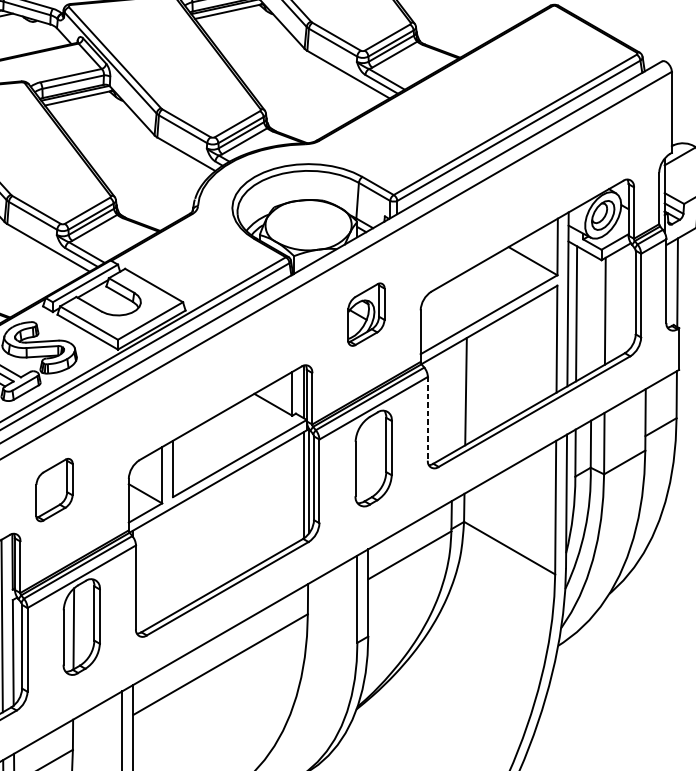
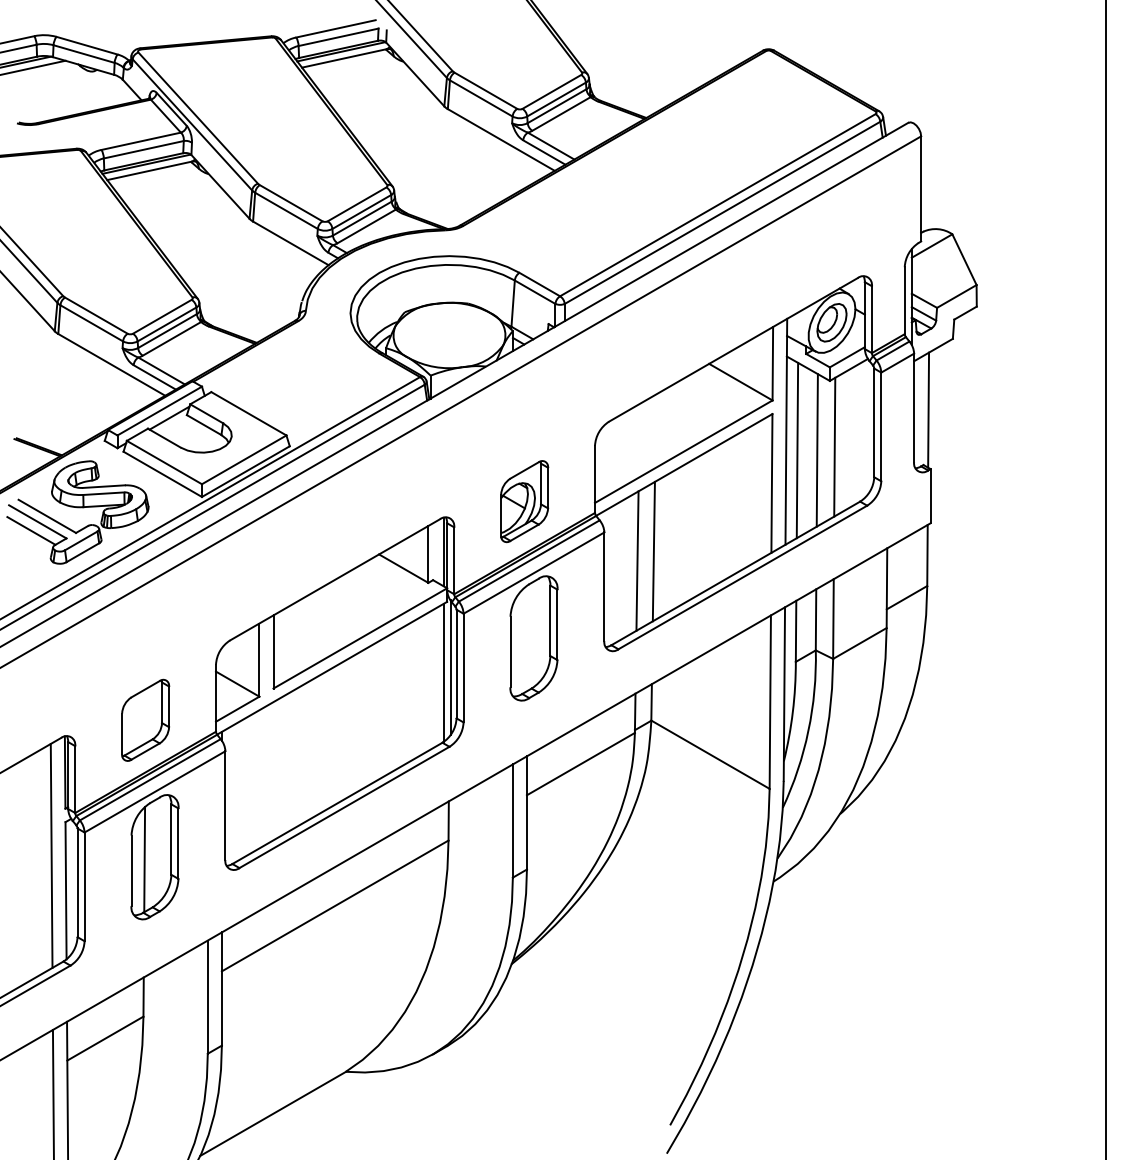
line: (591, 313) -> (816, 450), added
part: (366, 314) -> (524, 501), moved
line: (453, 398) -> (637, 560), added
line: (427, 419) -> (604, 587), dashed -> solid
part: (54, 489) -> (145, 719), moved

